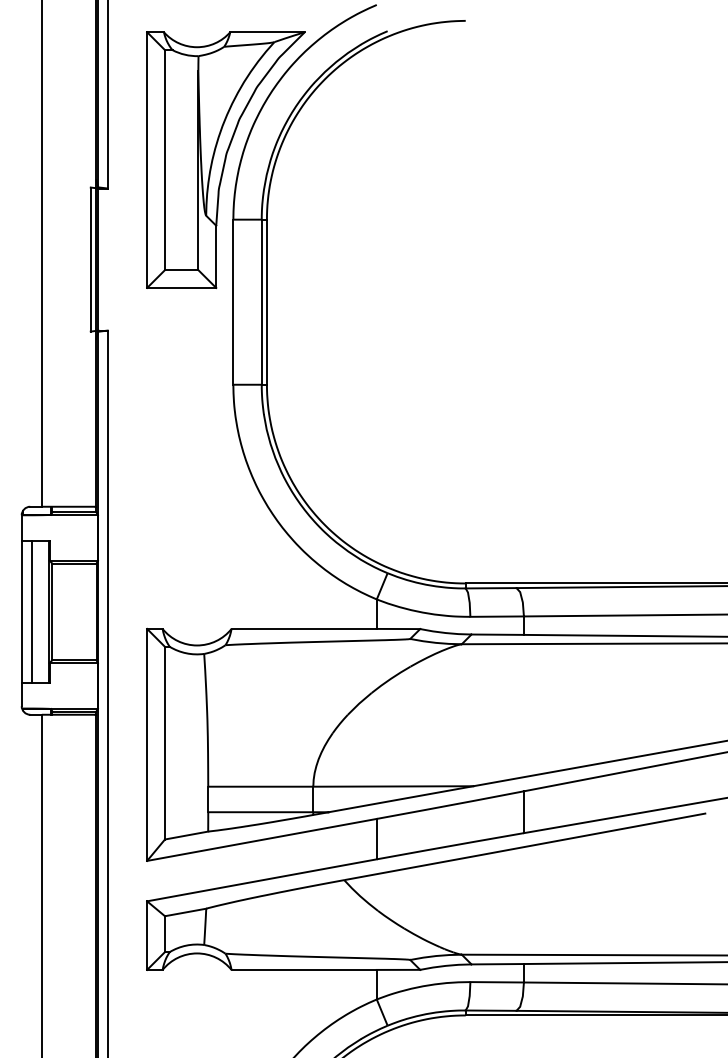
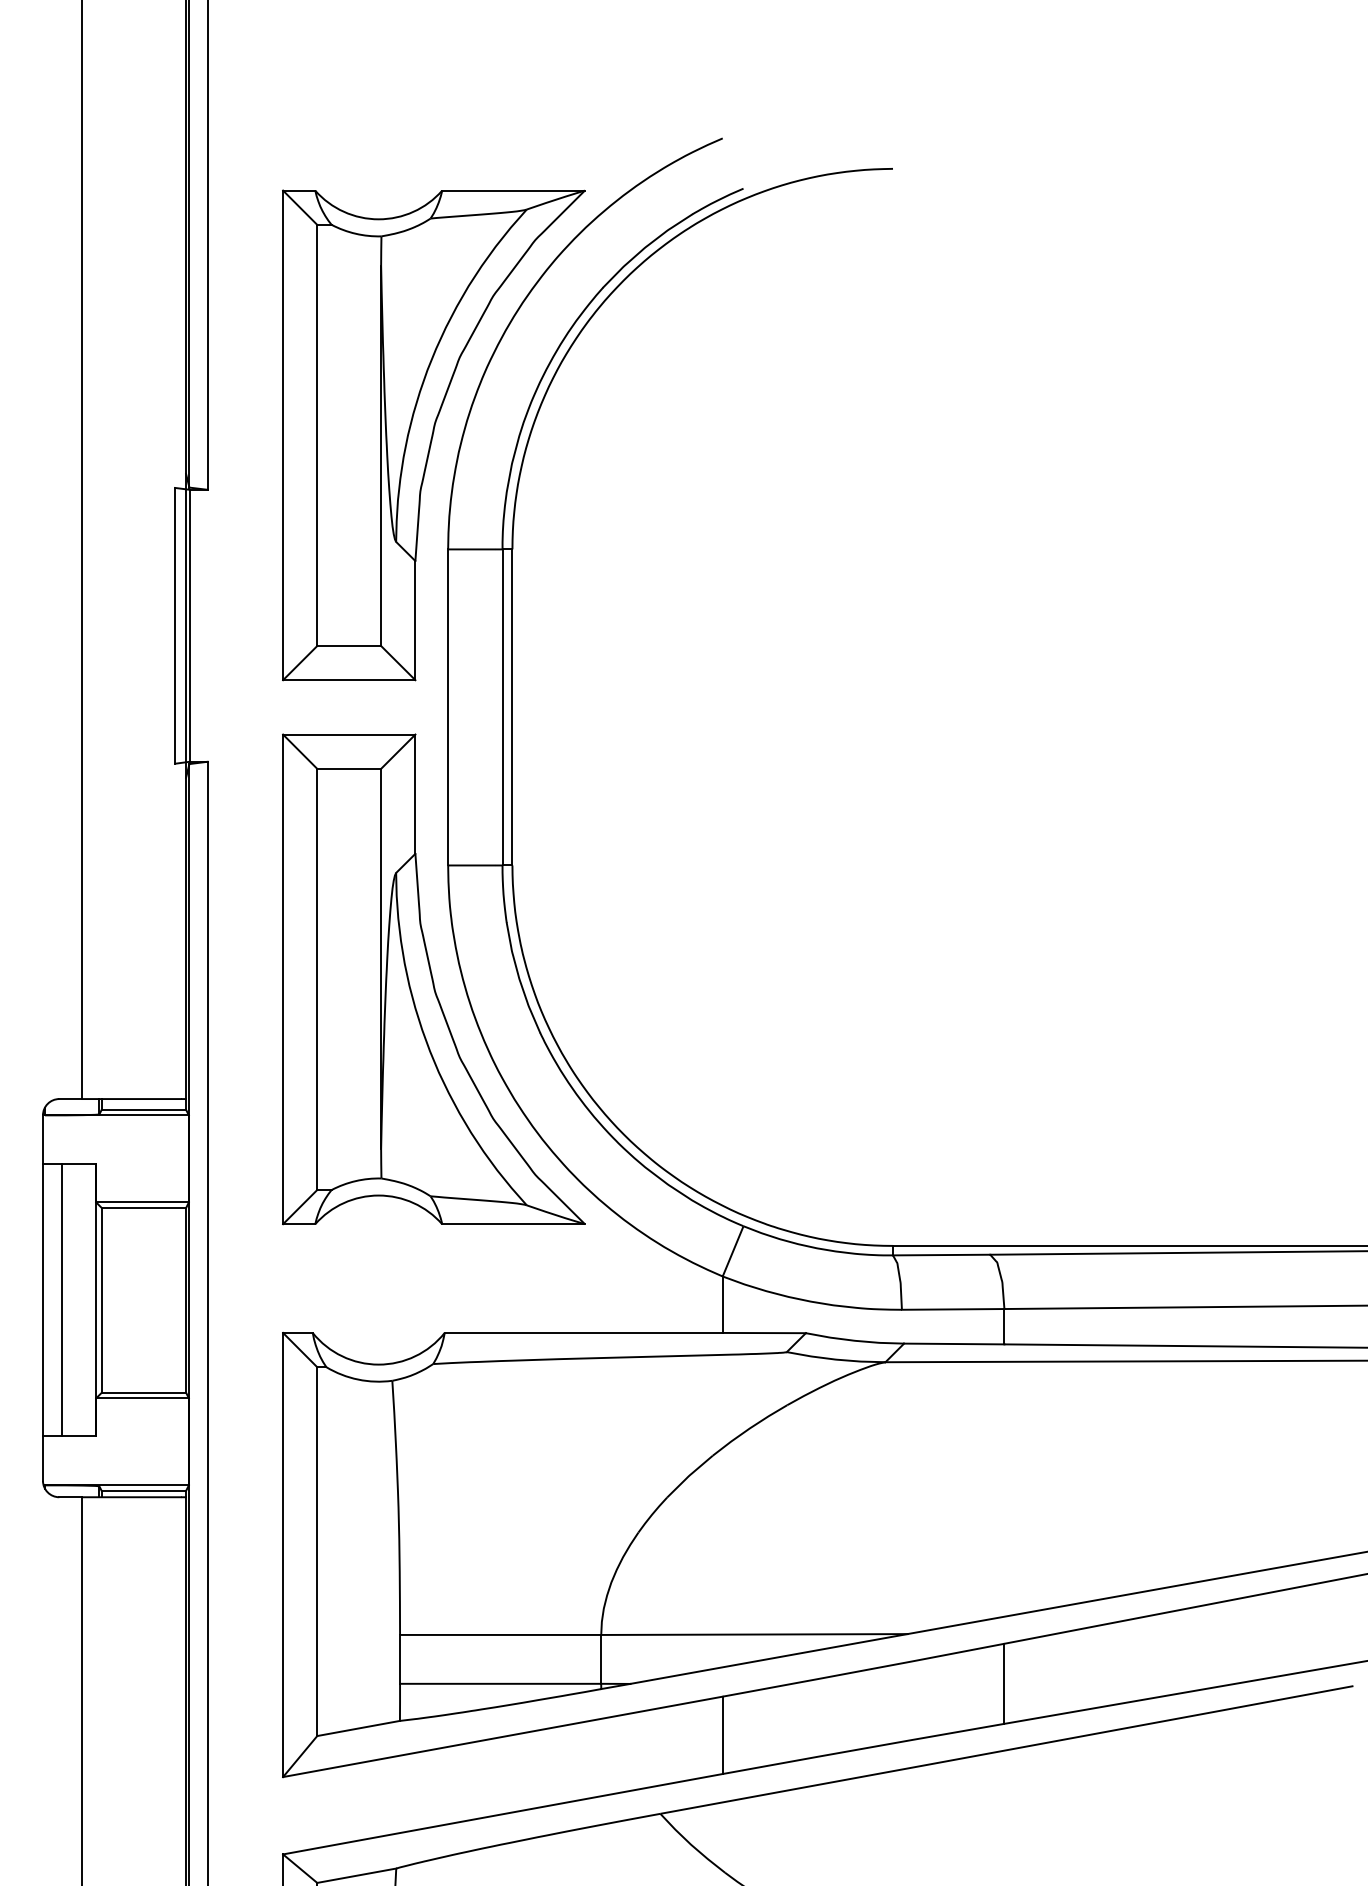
part: (225, 444) -> (433, 979), added

